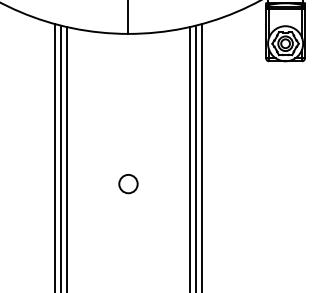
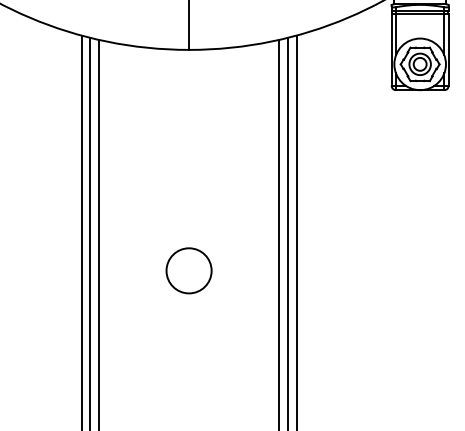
circle: (128, 183) -> (189, 269), size x1.67

